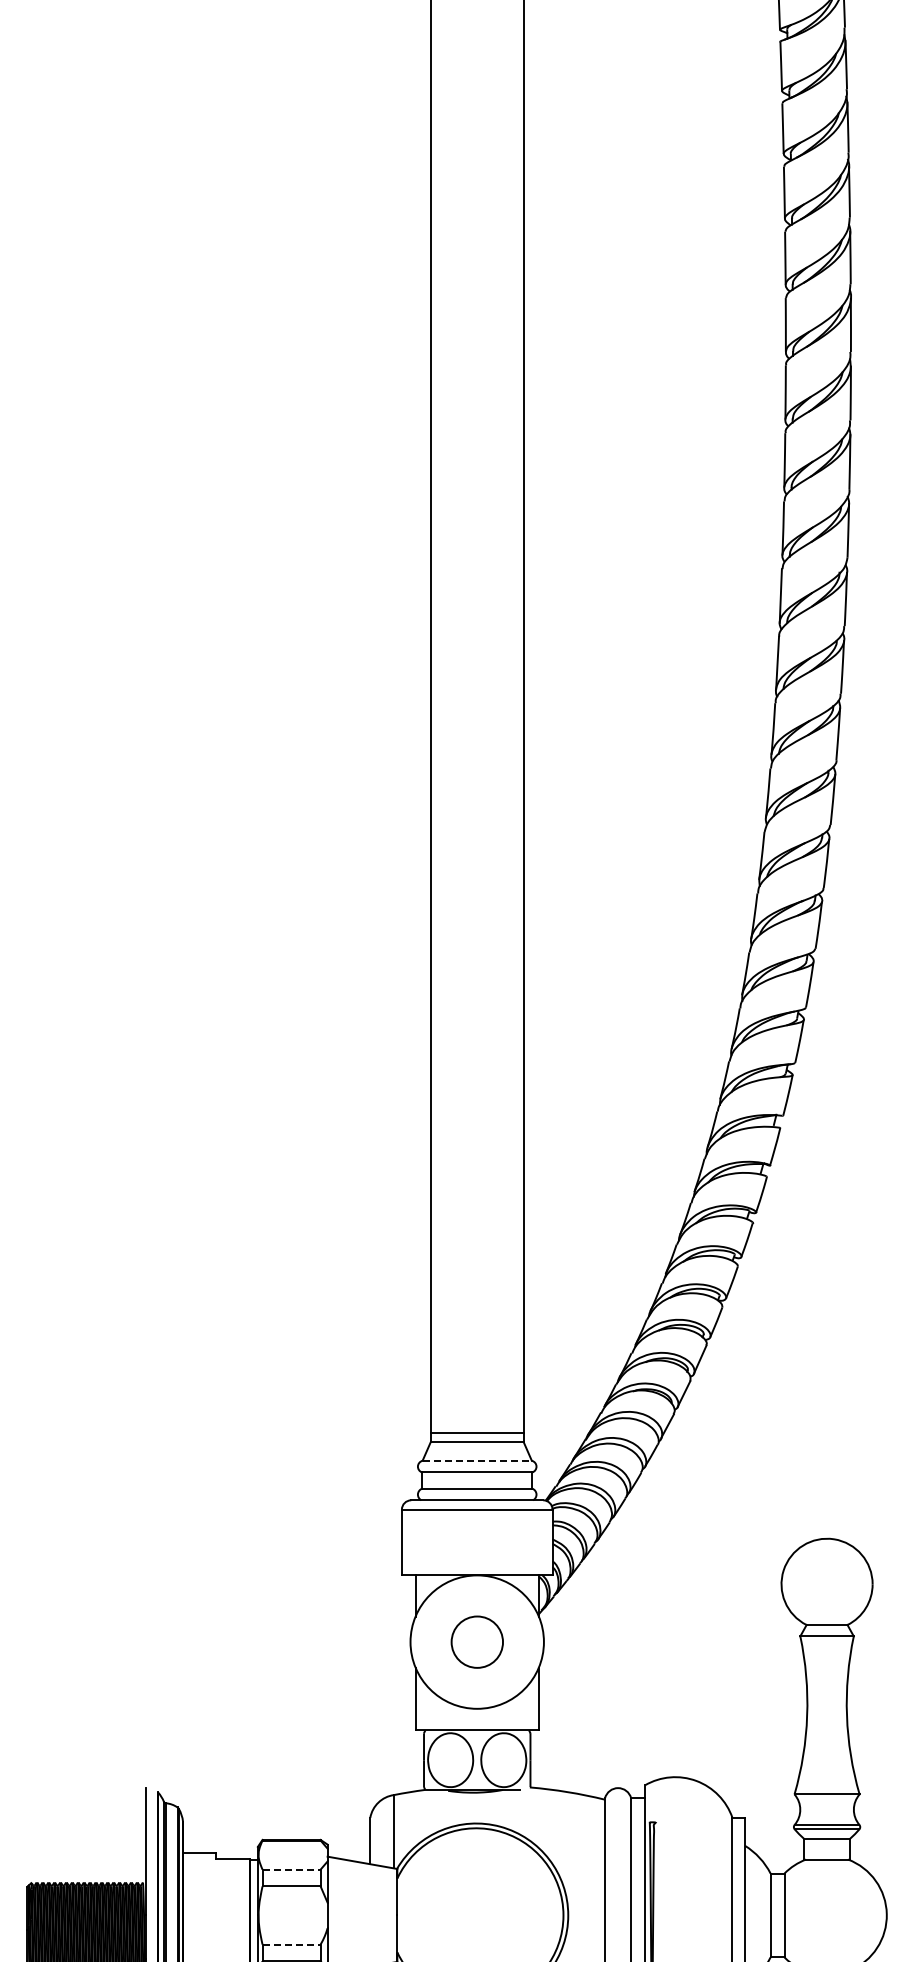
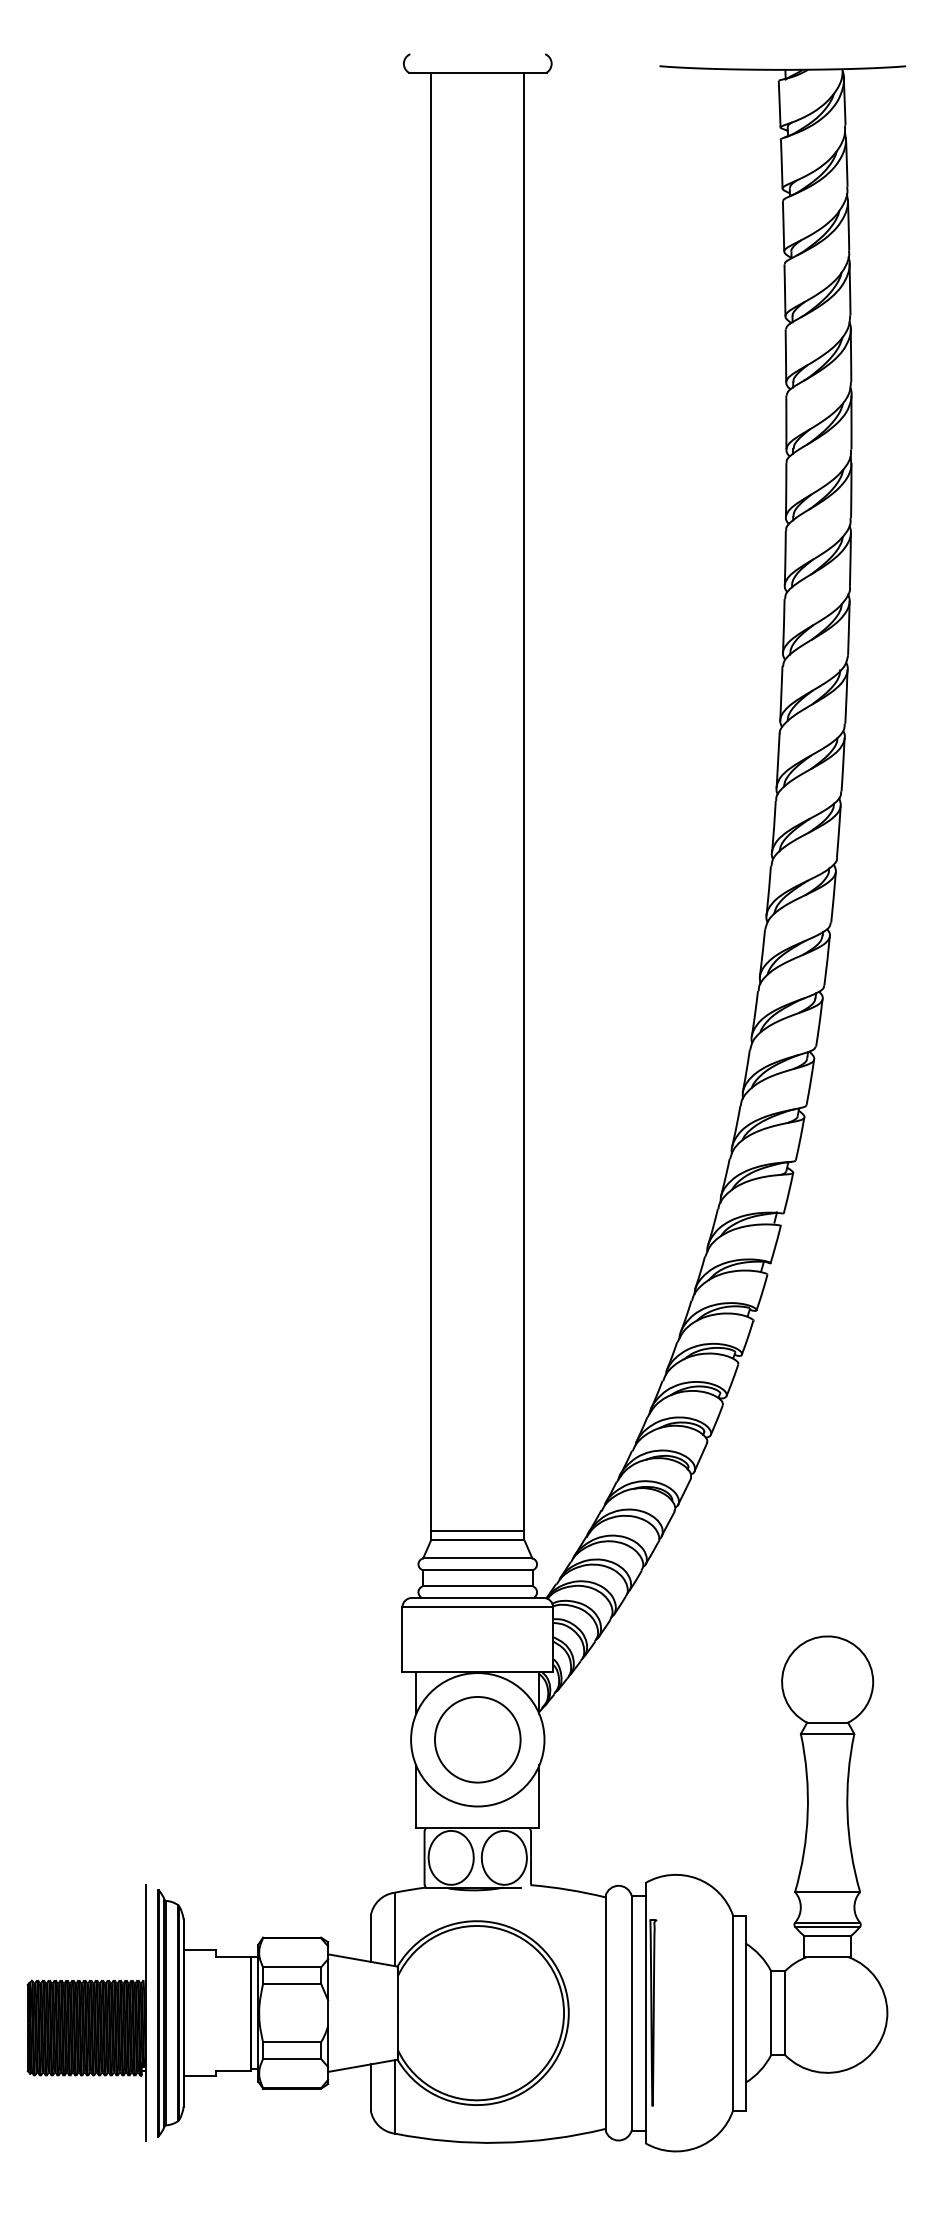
line: (476, 1460) -> (477, 1558), dashed -> solid
circle: (476, 1641) -> (477, 1739), size x1.67
line: (291, 1869) -> (292, 1967), dashed -> solid
line: (291, 1944) -> (292, 2042), dashed -> solid

